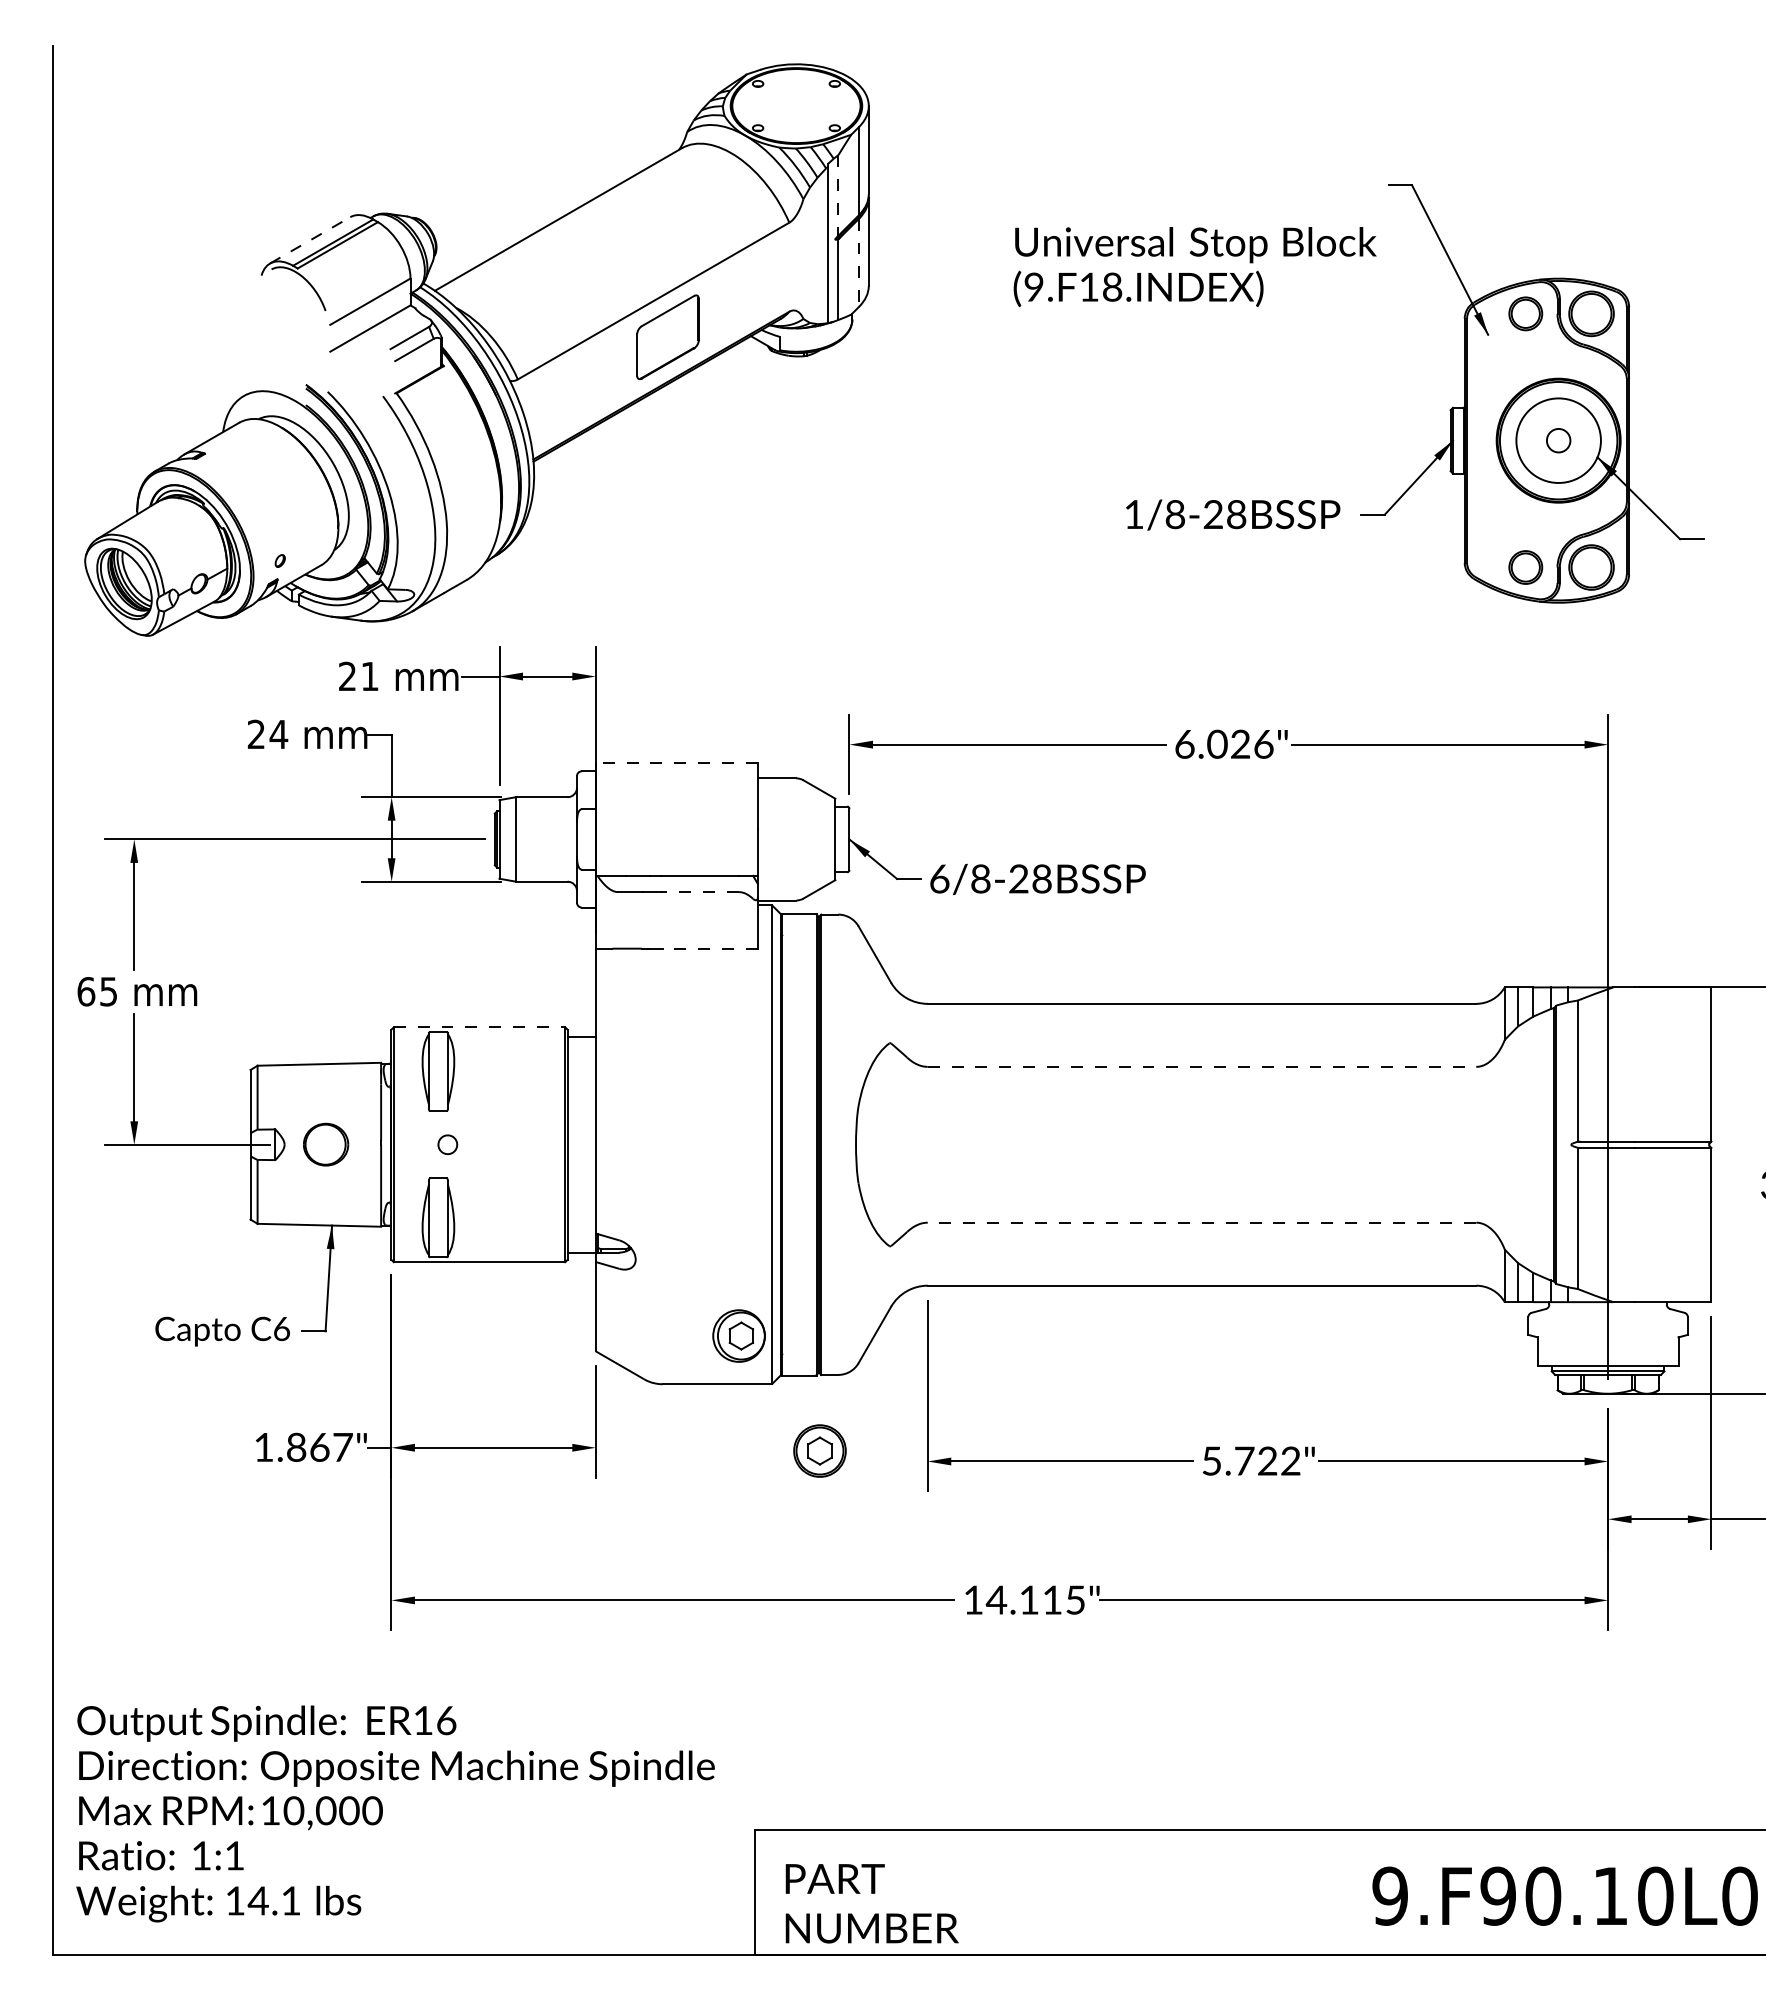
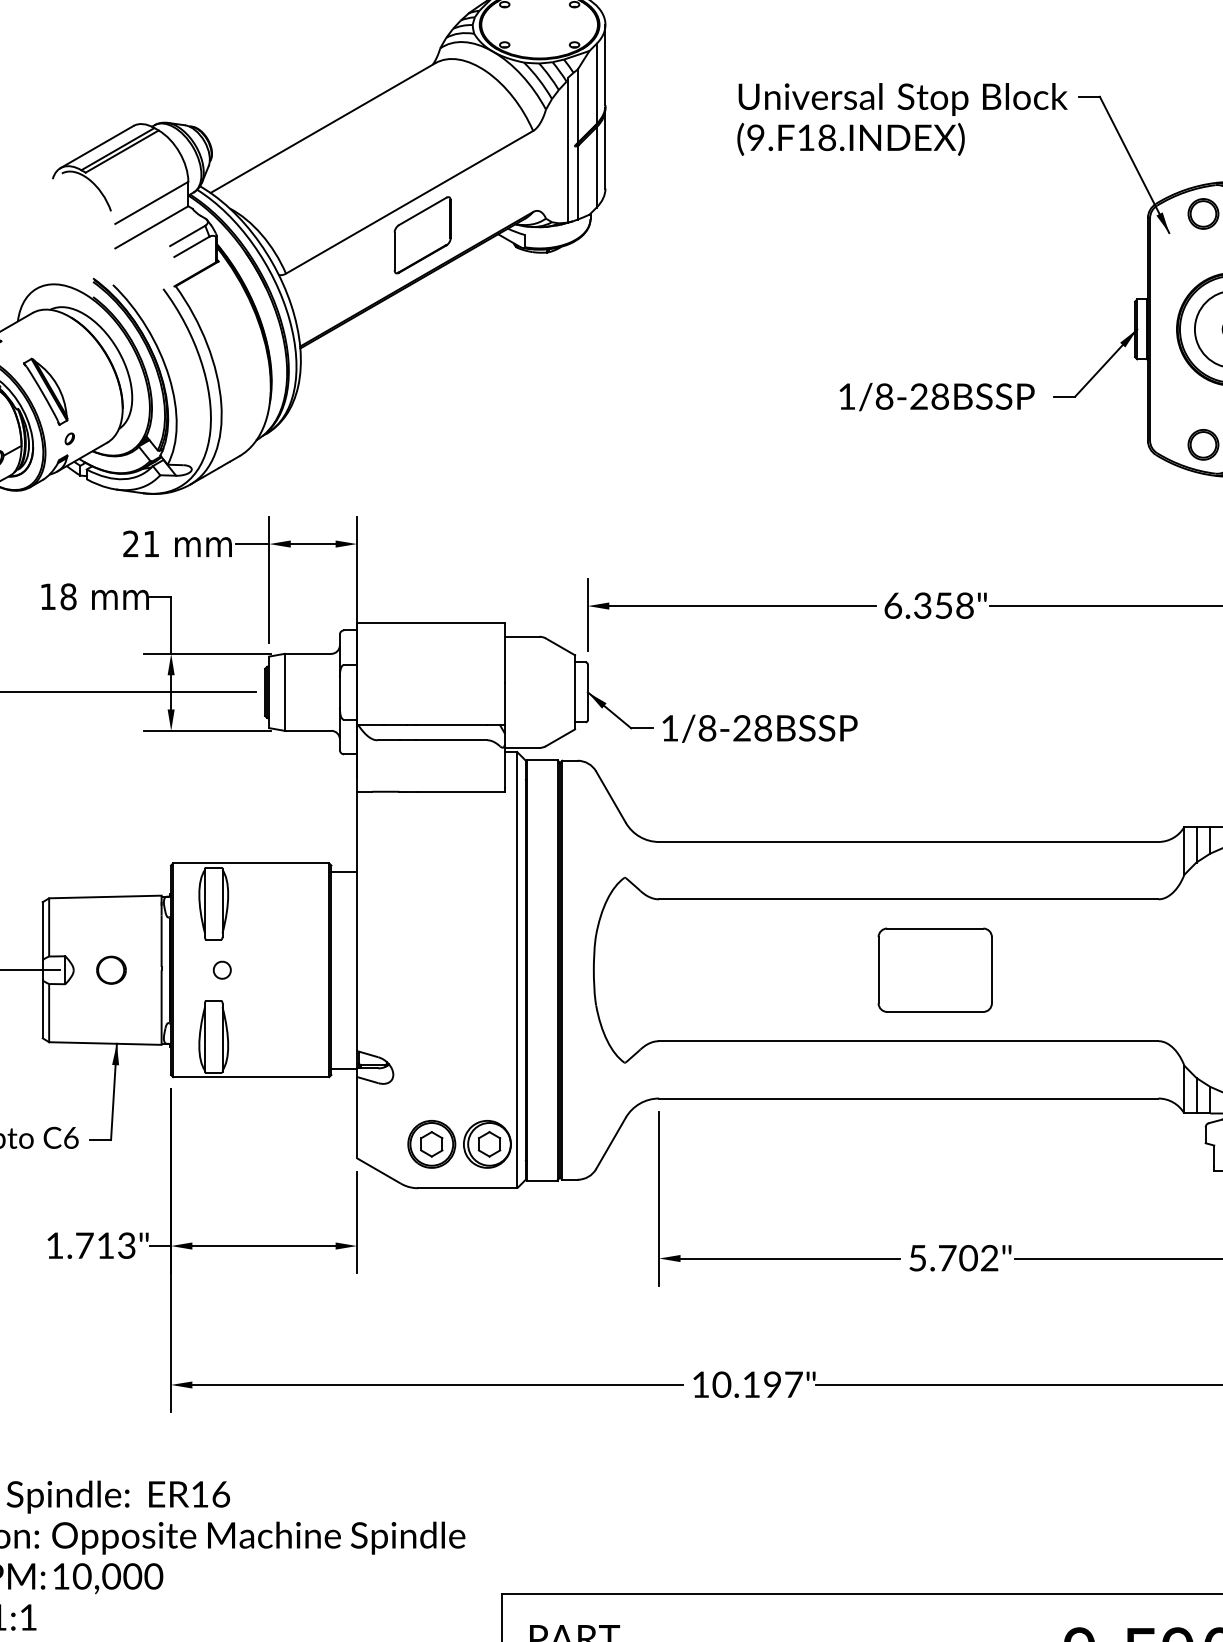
line: (838, 195) -> (577, 106), dashed -> solid
line: (310, 240) -> (97, 147), dashed -> solid
line: (859, 263) -> (597, 168), dashed -> solid
text: (1194, 267) -> (901, 119), moved
part: (253, 509) -> (45, 392), added
text: (267, 734) -> (58, 596), 24 -> 18
text: (1240, 743) -> (943, 605), 6.026" -> 6.358"
line: (676, 763) -> (430, 623), dashed -> solid
text: (939, 878) -> (669, 727), 6/8-28 -> 1/8-28
line: (700, 892) -> (452, 740), dashed -> solid
line: (710, 948) -> (461, 791), dashed -> solid
line: (479, 1027) -> (251, 863), dashed -> solid
line: (1202, 1066) -> (909, 899), dashed -> solid
part: (325, 1144) -> (110, 970), size x0.71
part: (1231, 1144) -> (935, 970), added
line: (1201, 1222) -> (908, 1041), dashed -> solid
text: (319, 1446) -> (105, 1244), 1.867" -> 1.713"
part: (819, 1450) -> (431, 1143), moved
text: (1267, 1460) -> (968, 1257), 5.722" -> 5.702"
text: (1035, 1599) -> (757, 1384), 14.115" -> 10.197"

